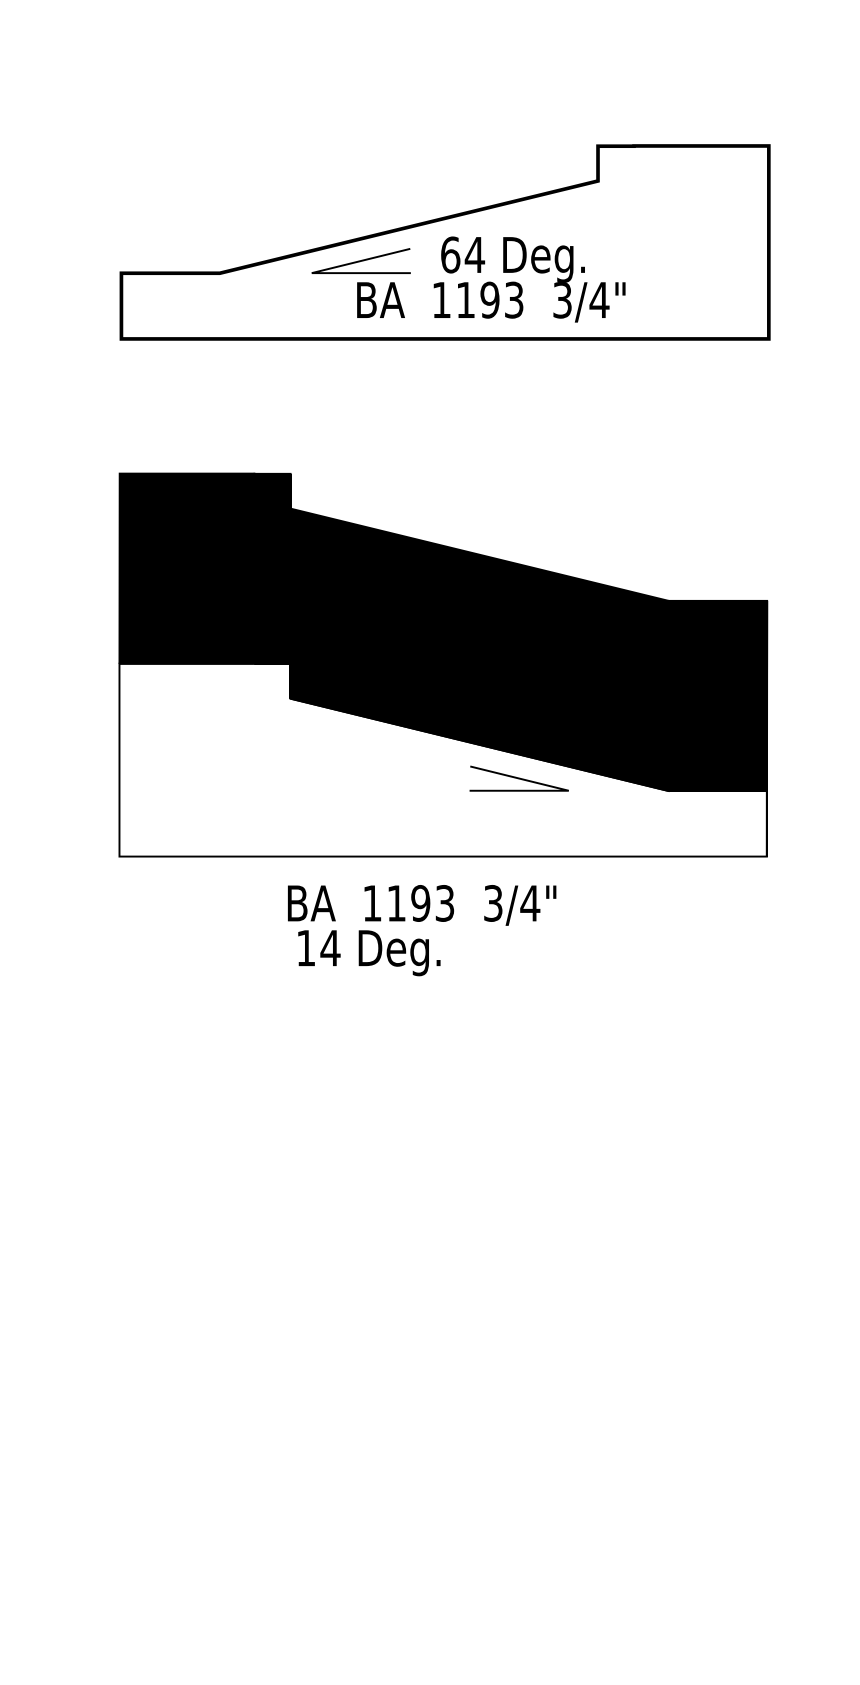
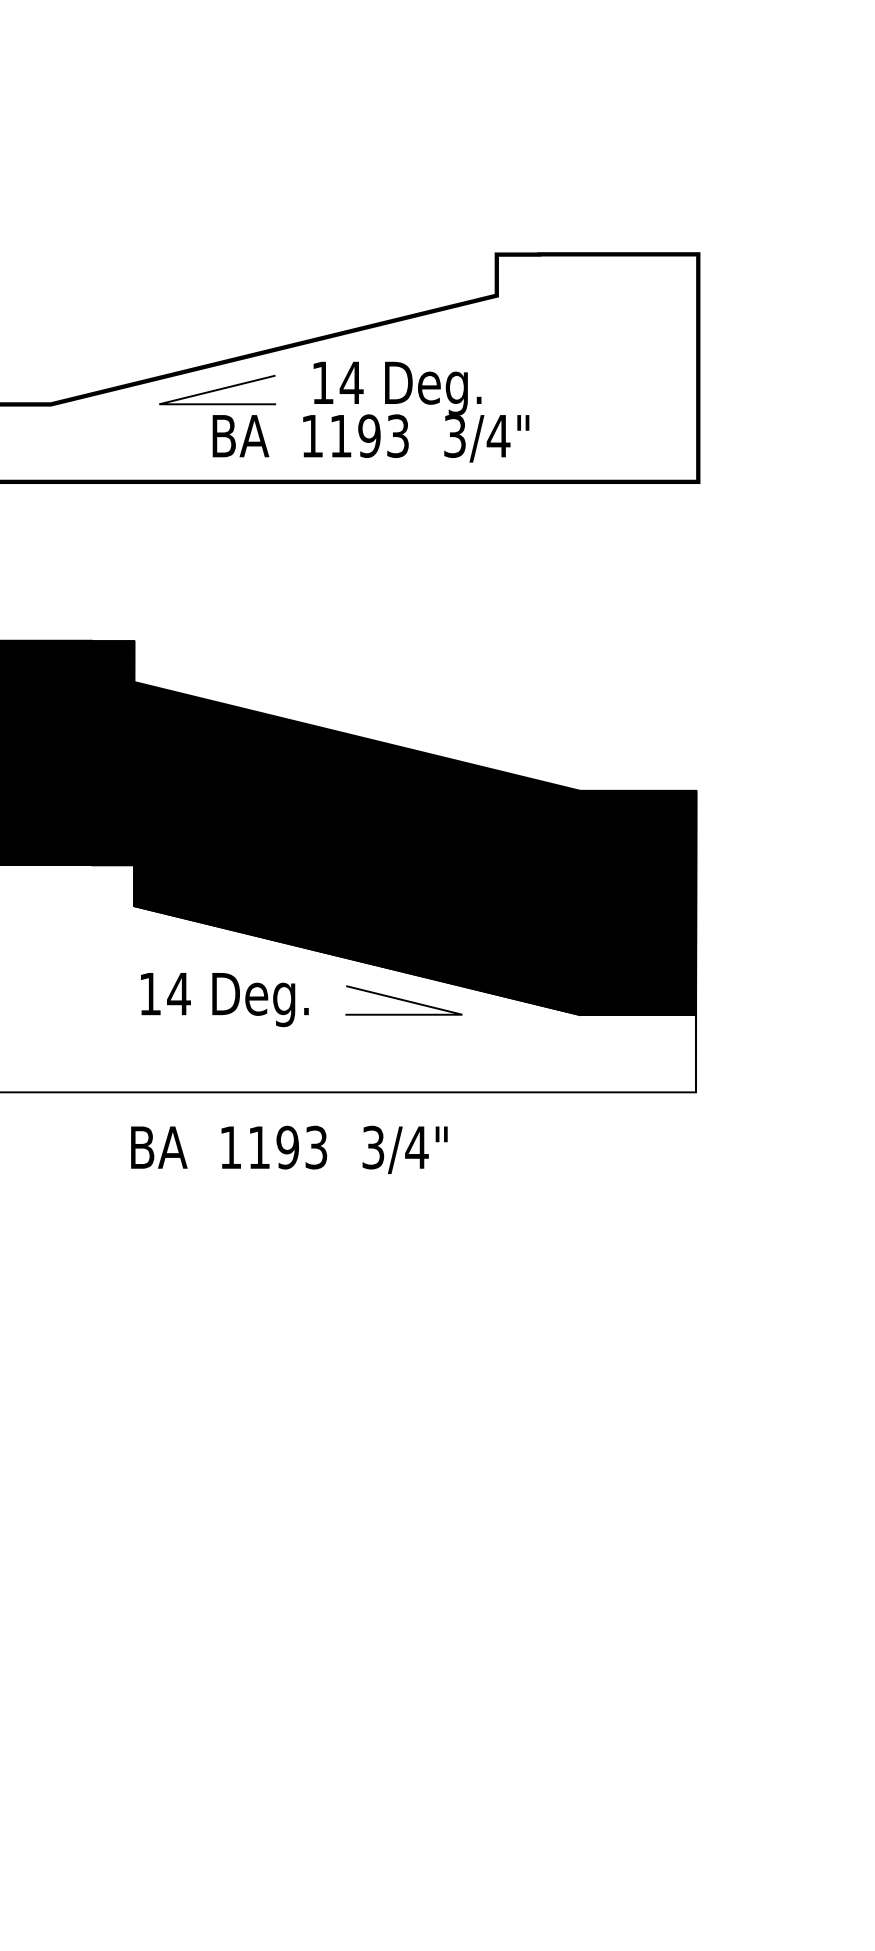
text: (450, 254) -> (322, 382), 64 -> 14
text: (369, 953) -> (224, 1000), moved

